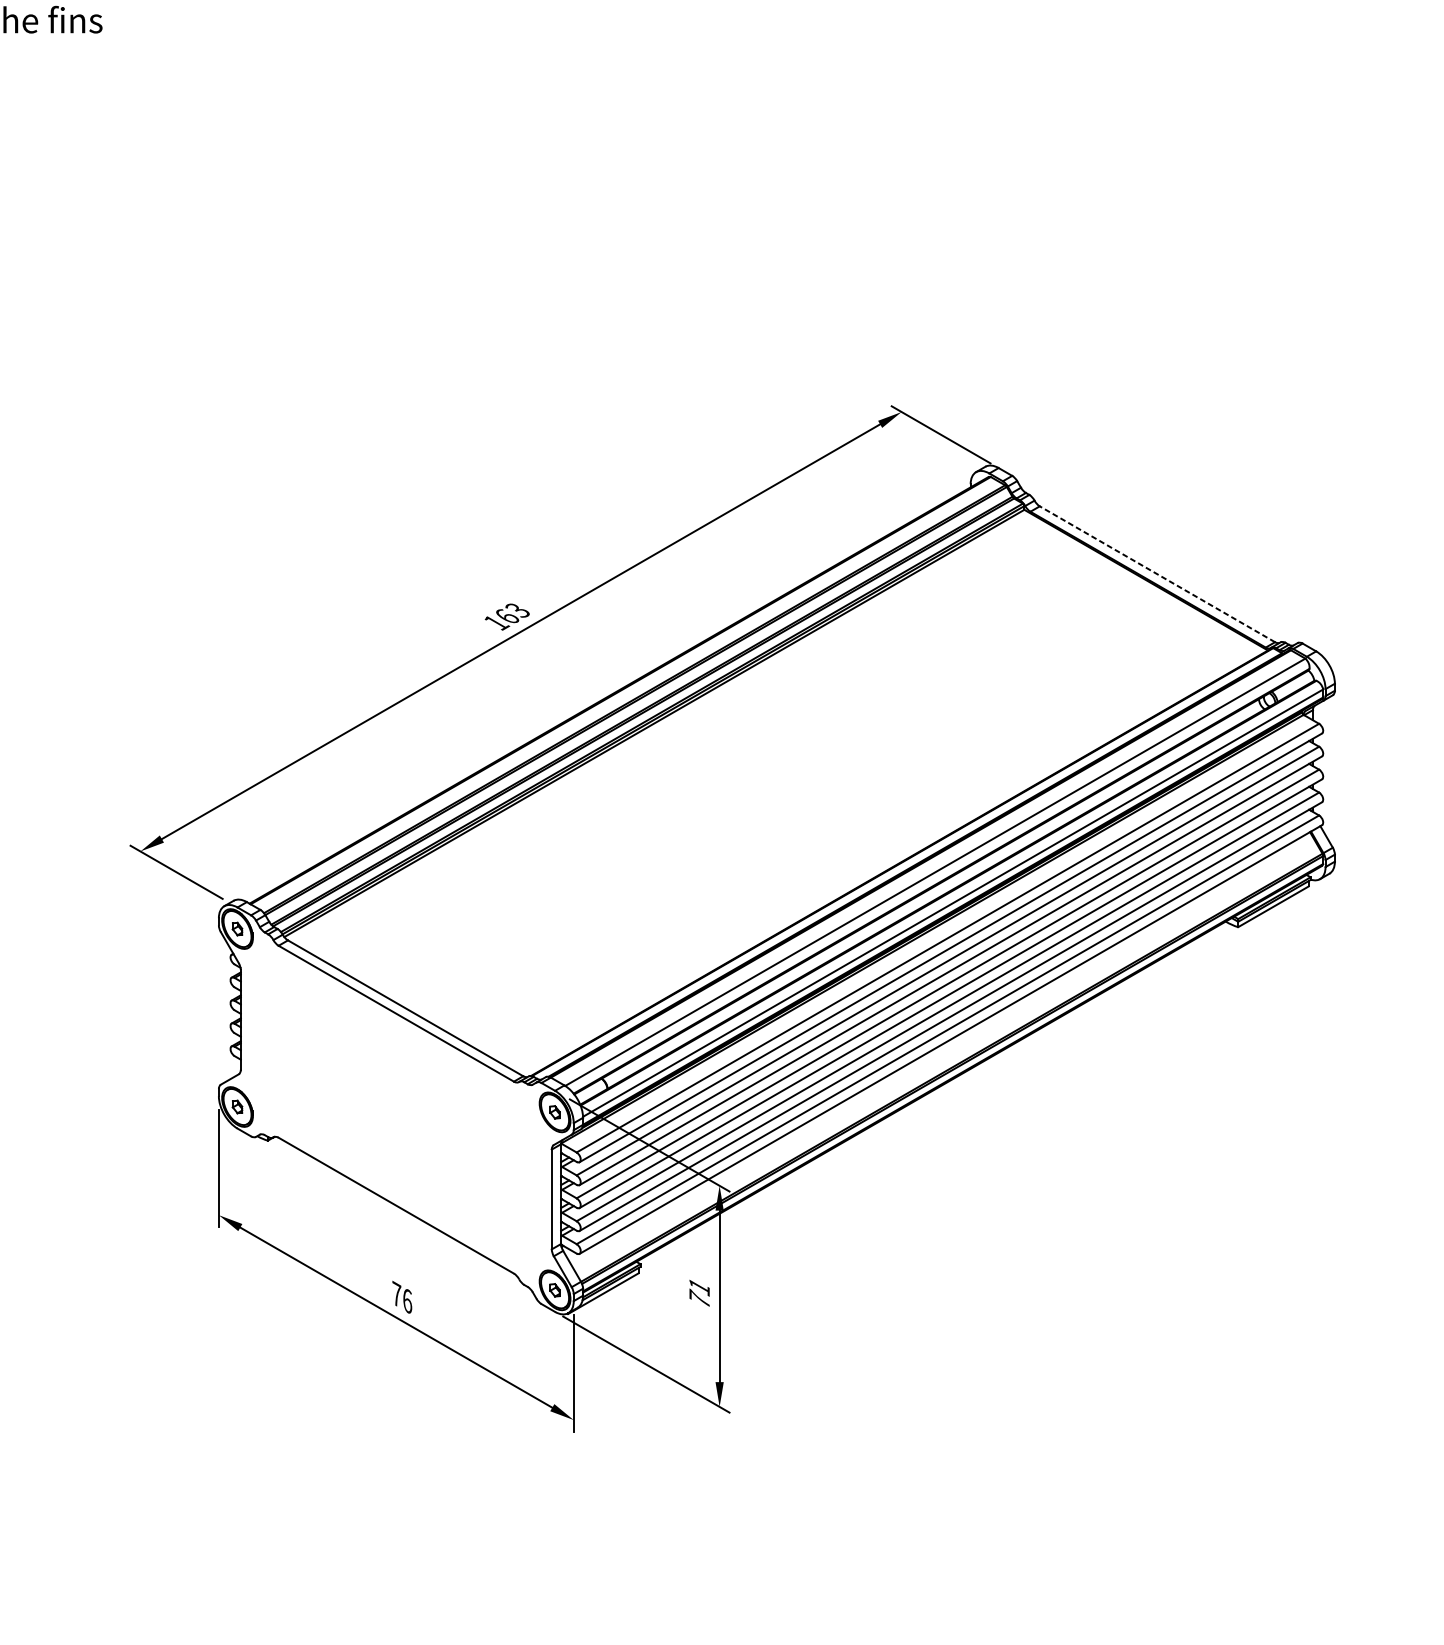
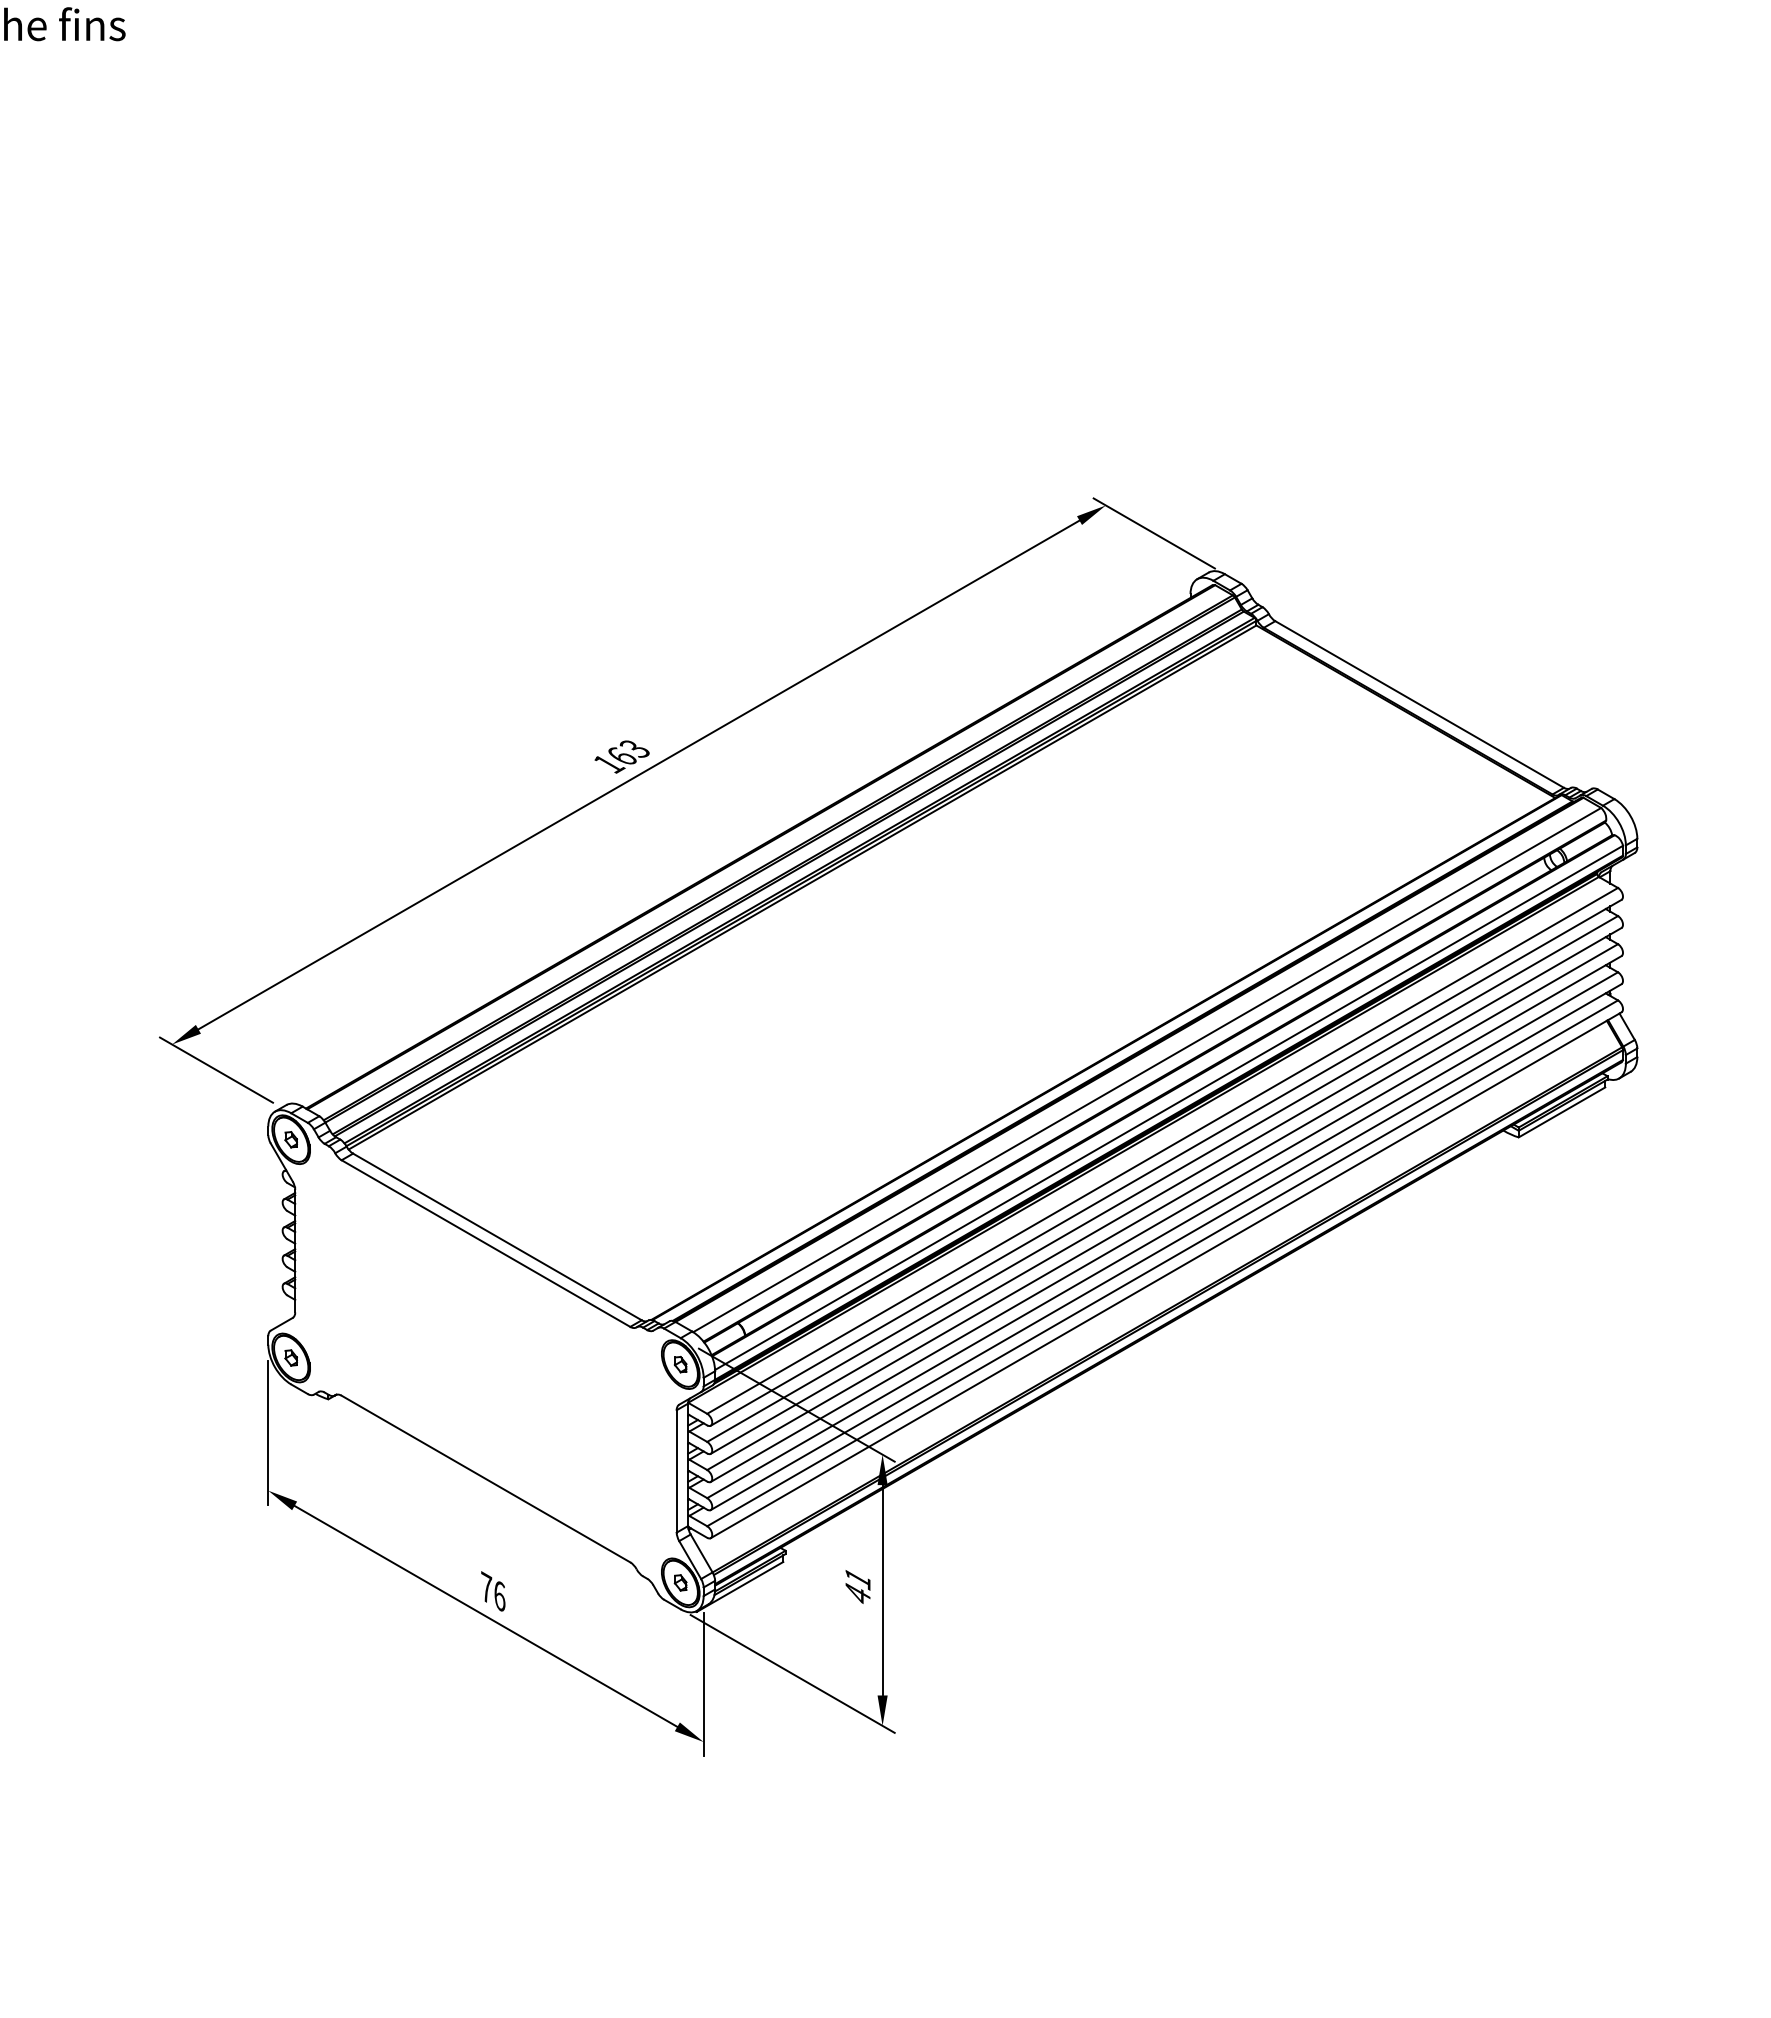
line: (1157, 574) -> (1419, 704), dashed -> solid
text: (699, 1297) -> (857, 1591), 71 -> 41

